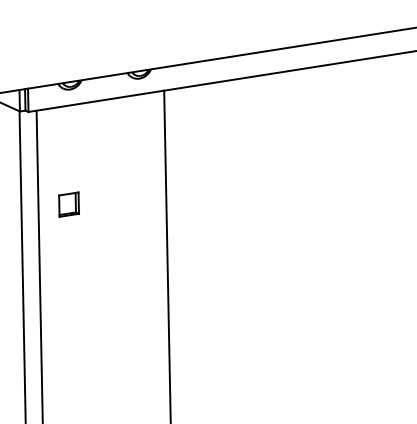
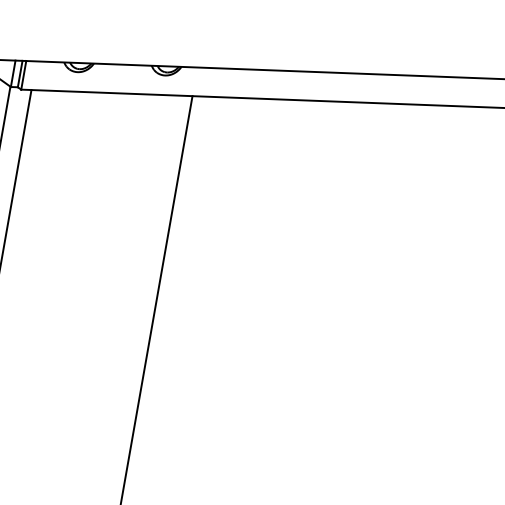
part: (68, 204) -> (48, 212), removed

